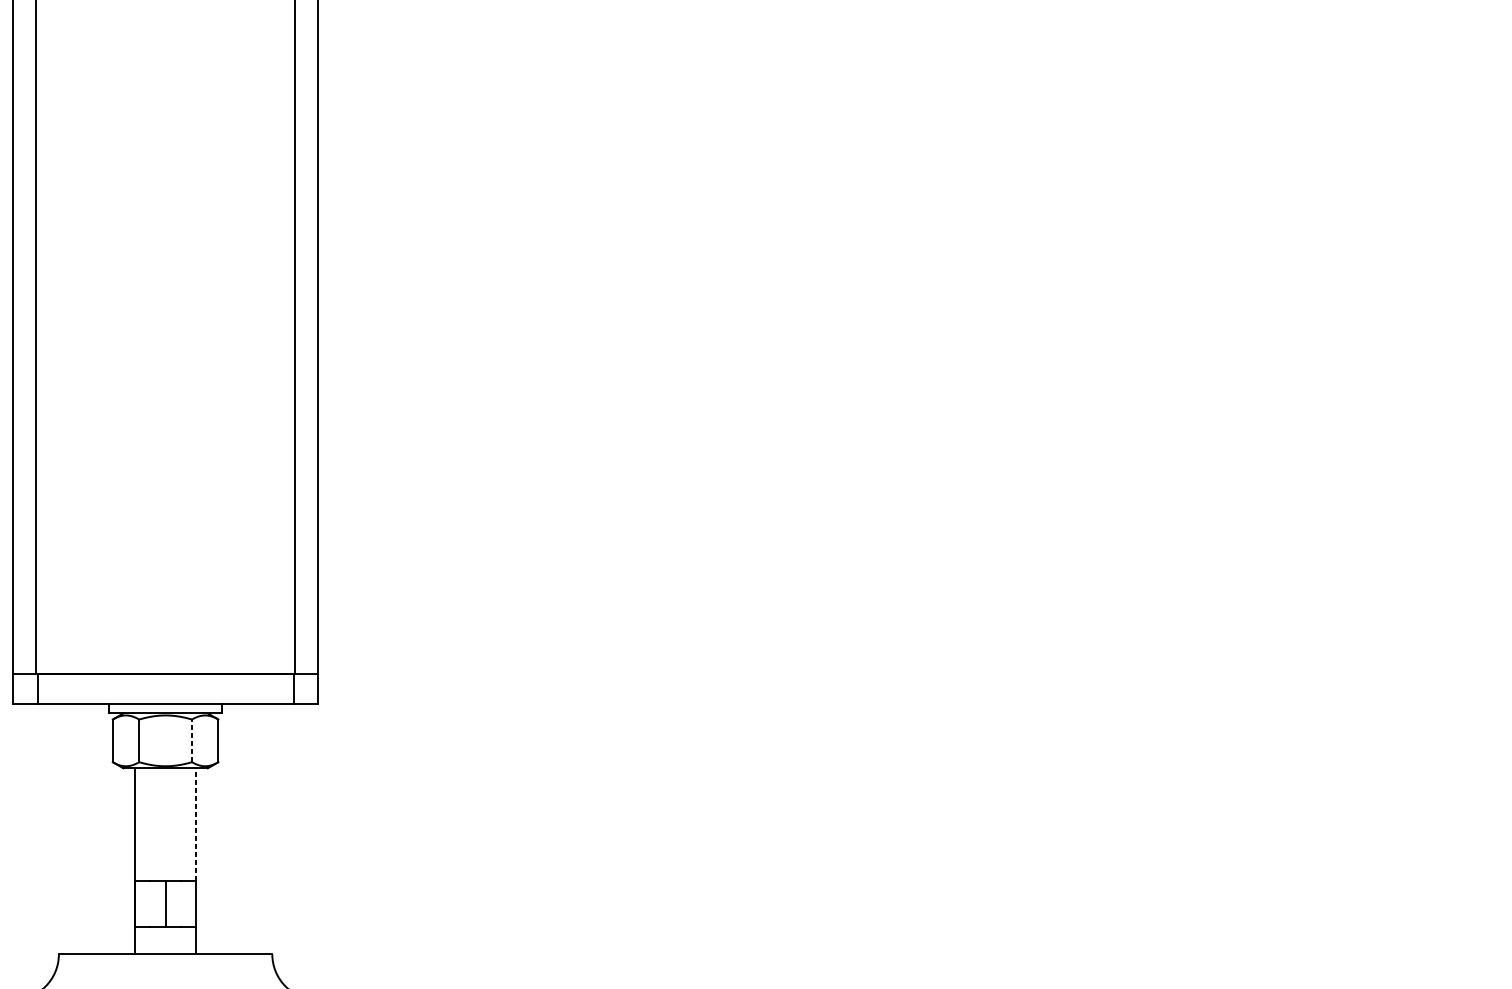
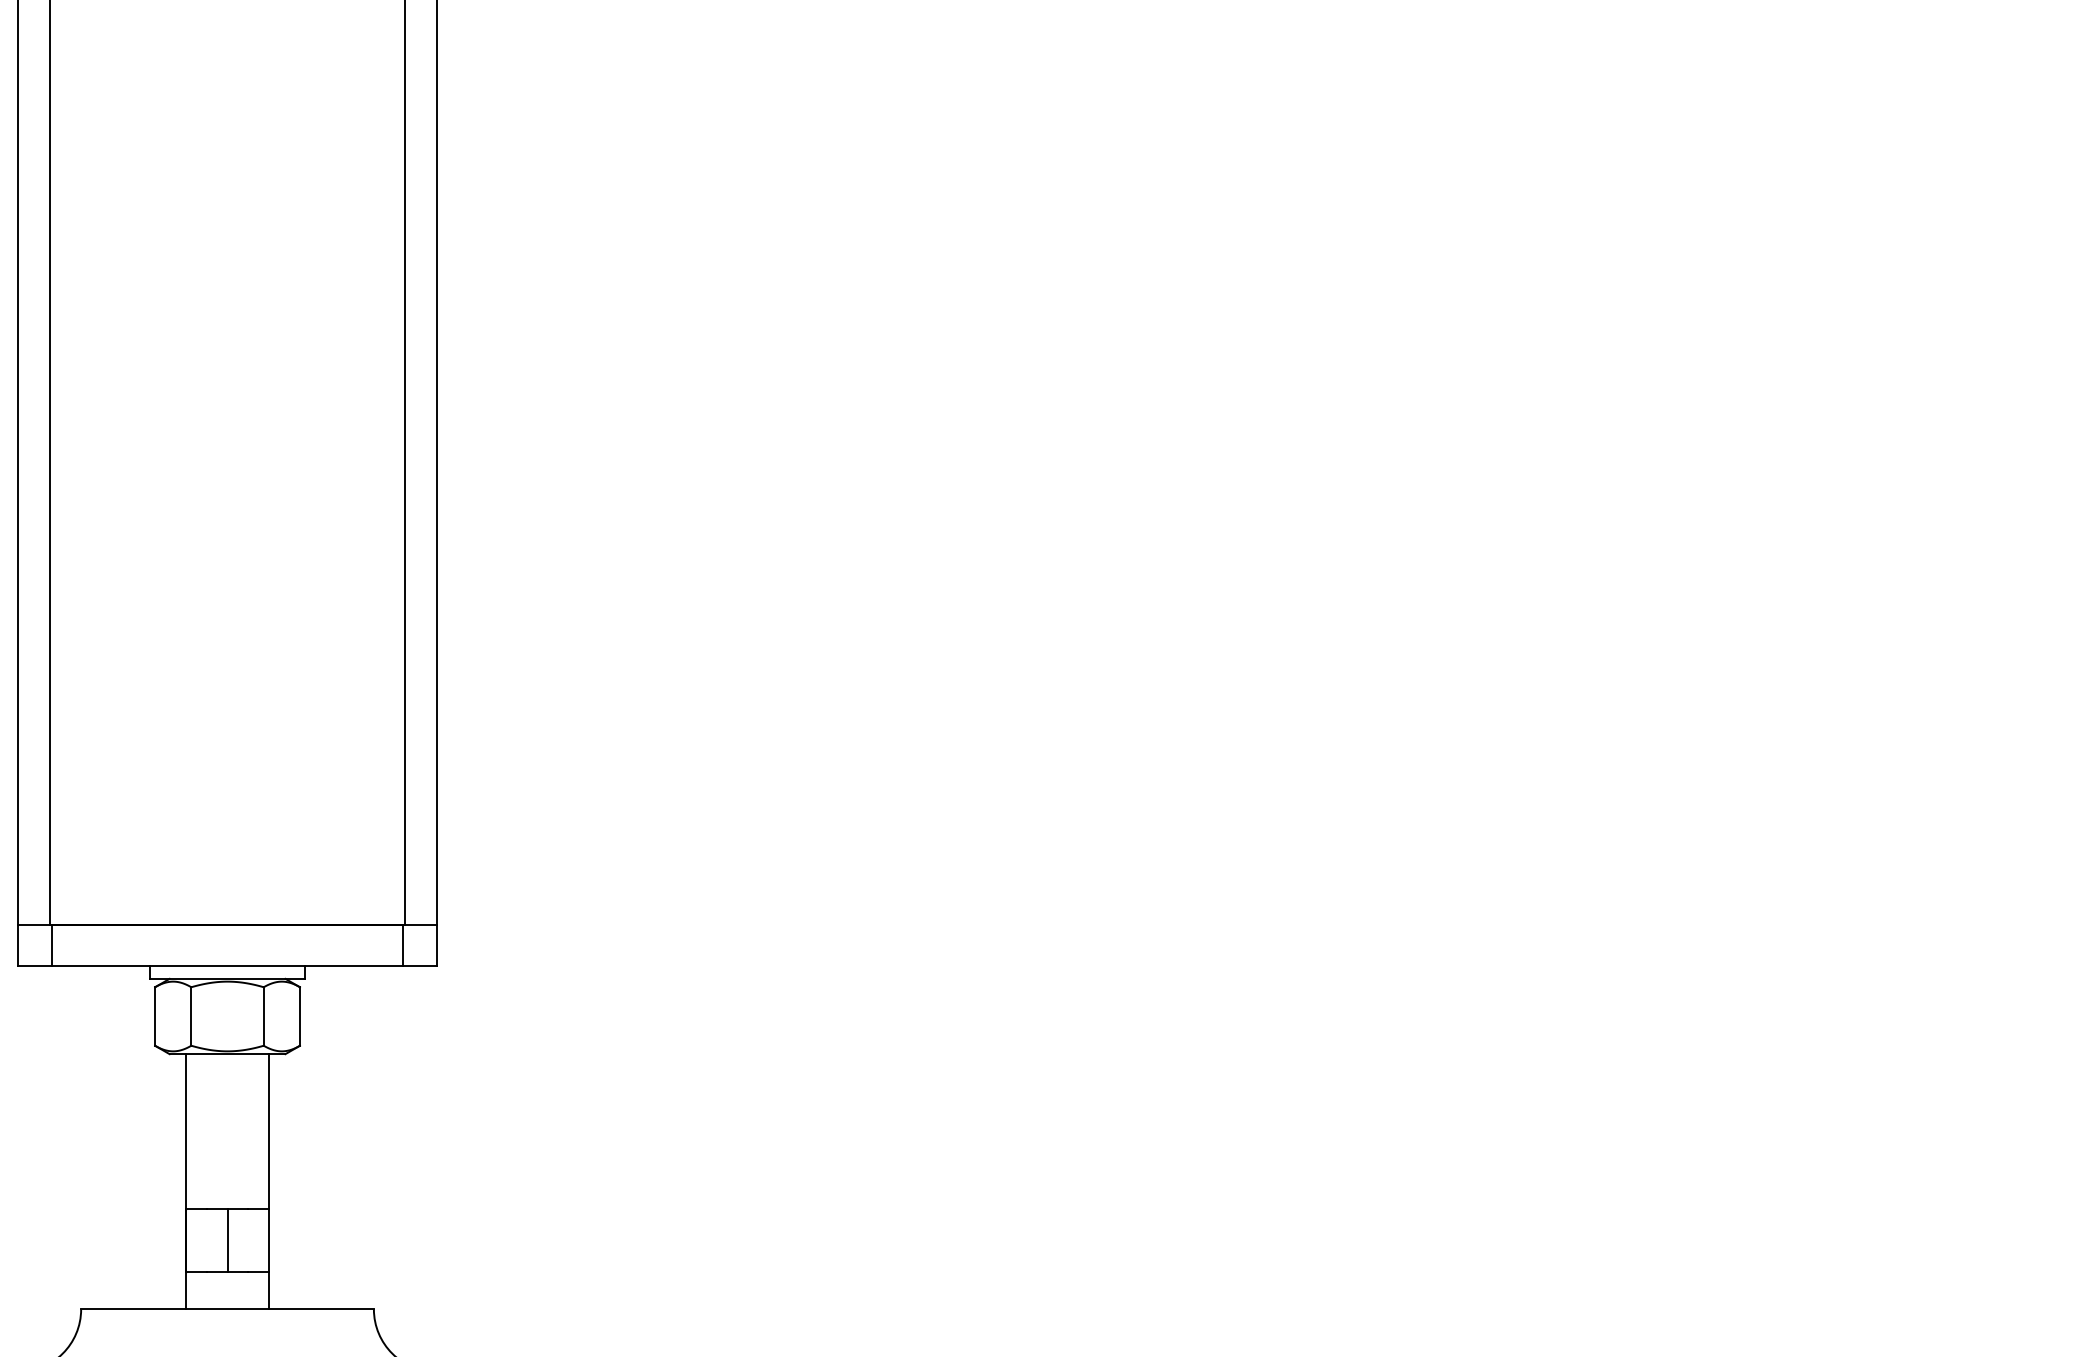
line: (191, 740) -> (263, 1016), dashed -> solid
line: (196, 824) -> (269, 1131), dashed -> solid

